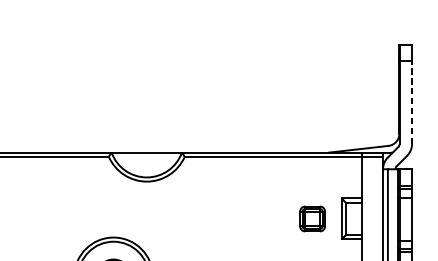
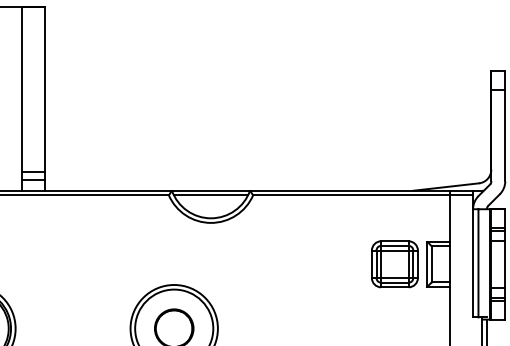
line: (412, 102) -> (505, 135), dashed -> solid
line: (146, 156) -> (210, 195), added
part: (312, 219) -> (394, 264), size x1.67

